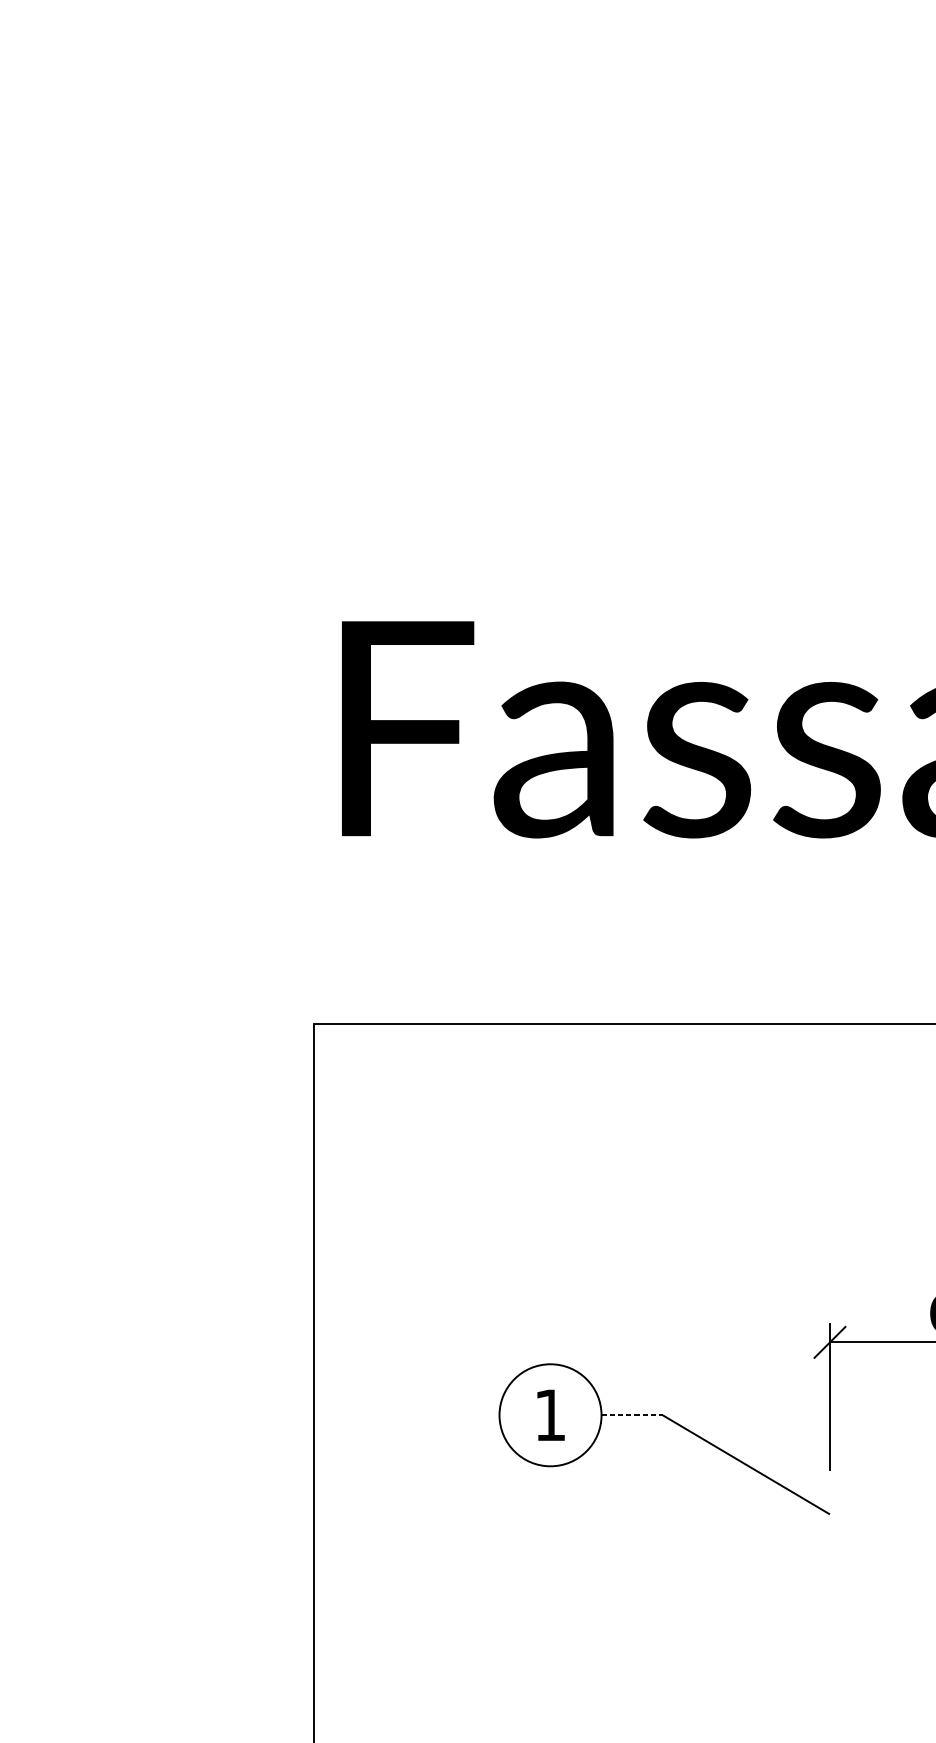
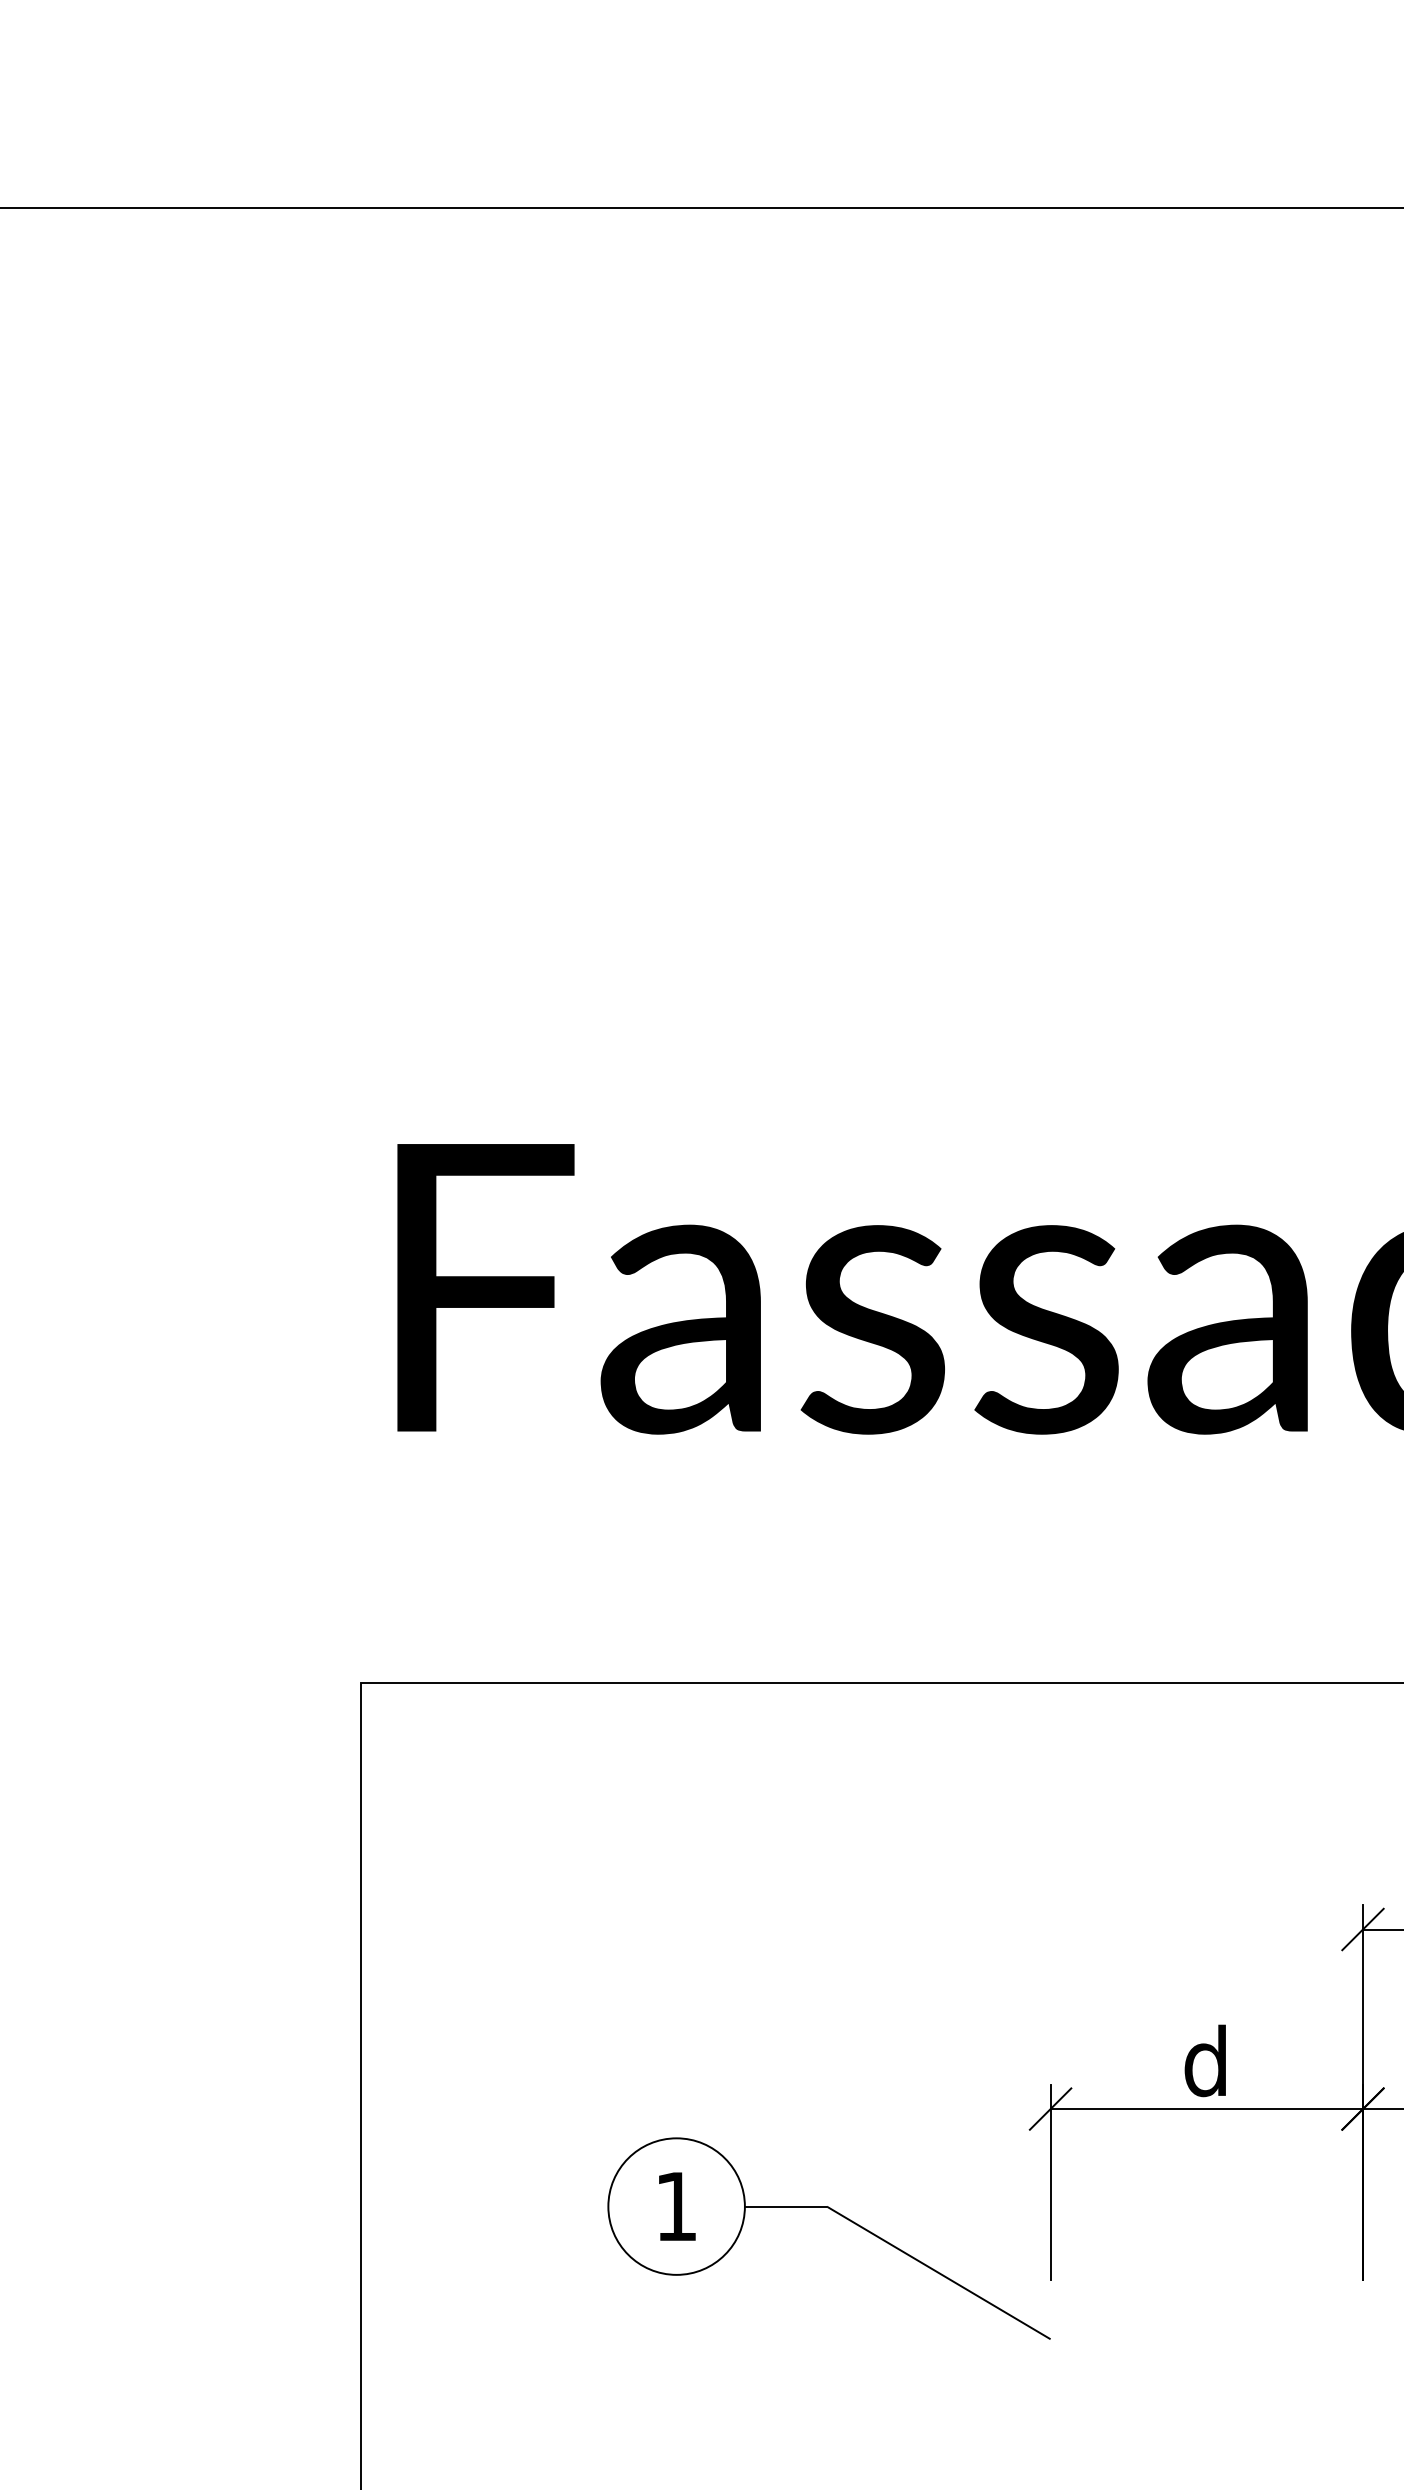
line: (631, 1415) -> (785, 2206), dashed -> solid

